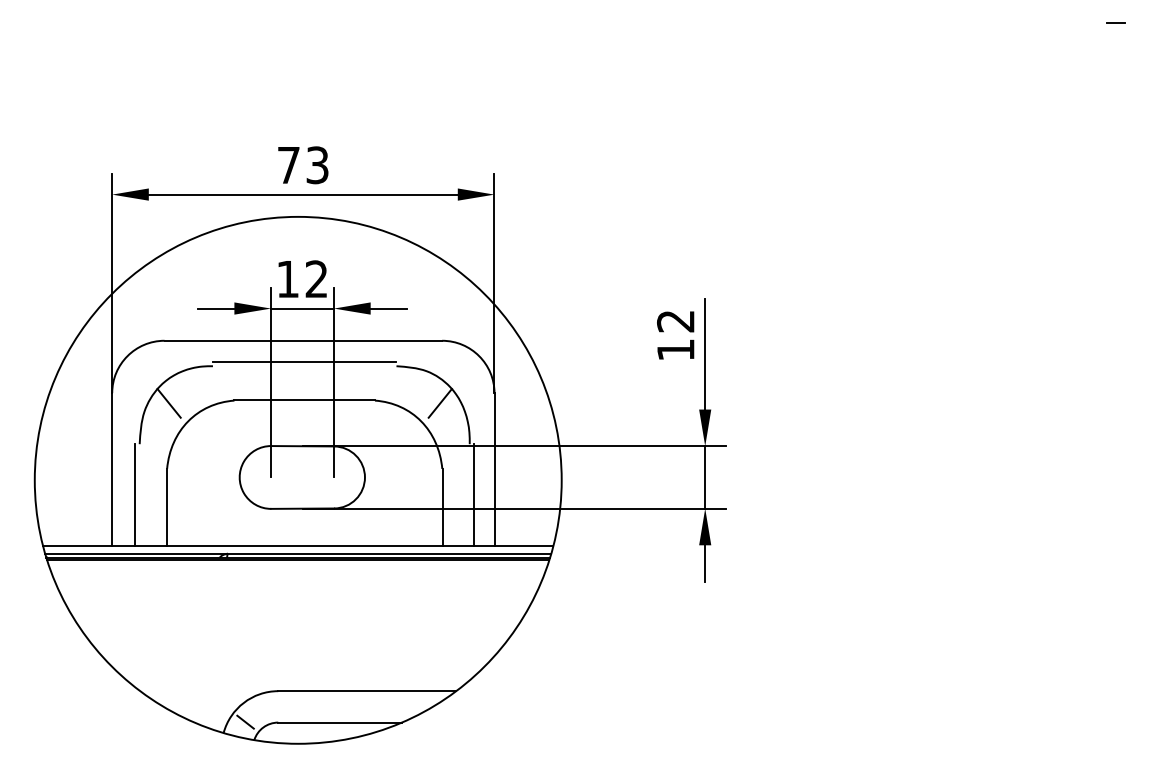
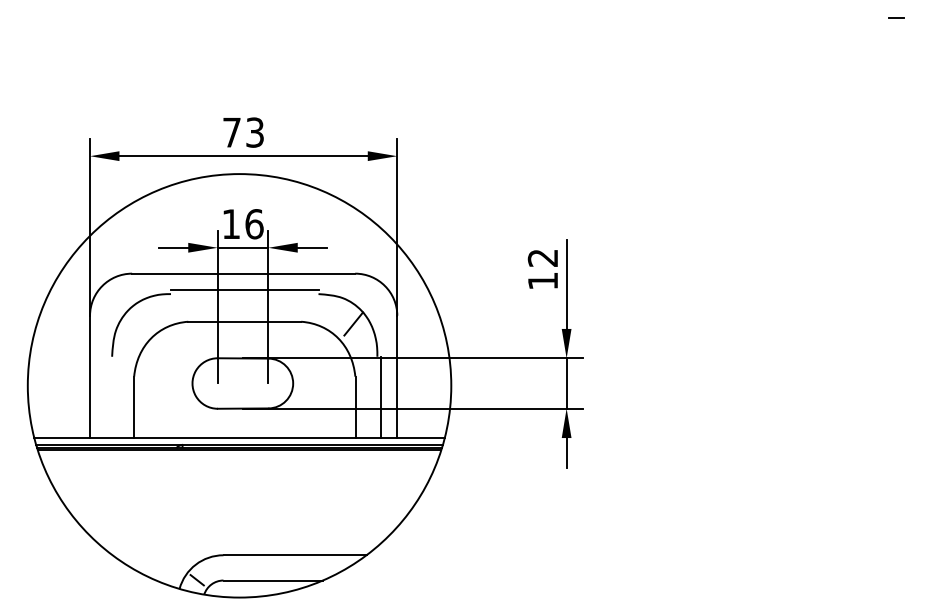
text: (316, 279) -> (254, 224), 12 -> 16
line: (168, 402) -> (135, 323), removed
line: (135, 494) -> (108, 397), removed

